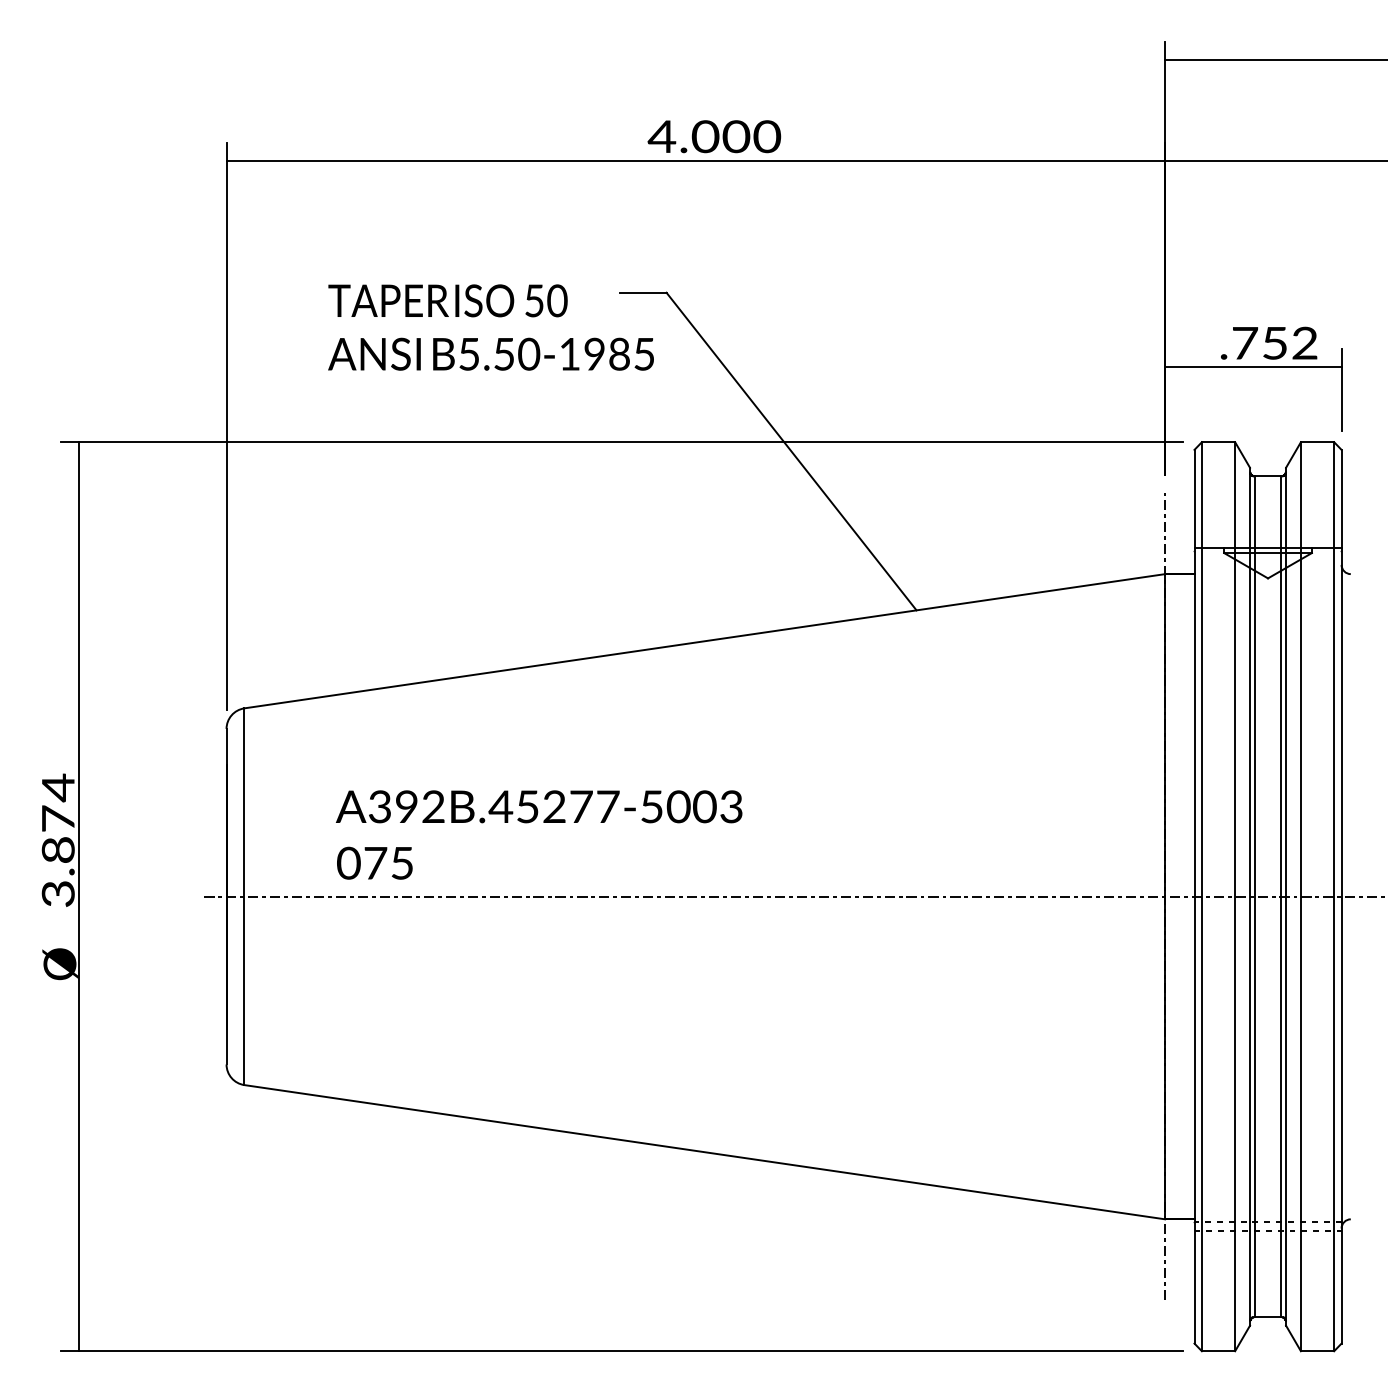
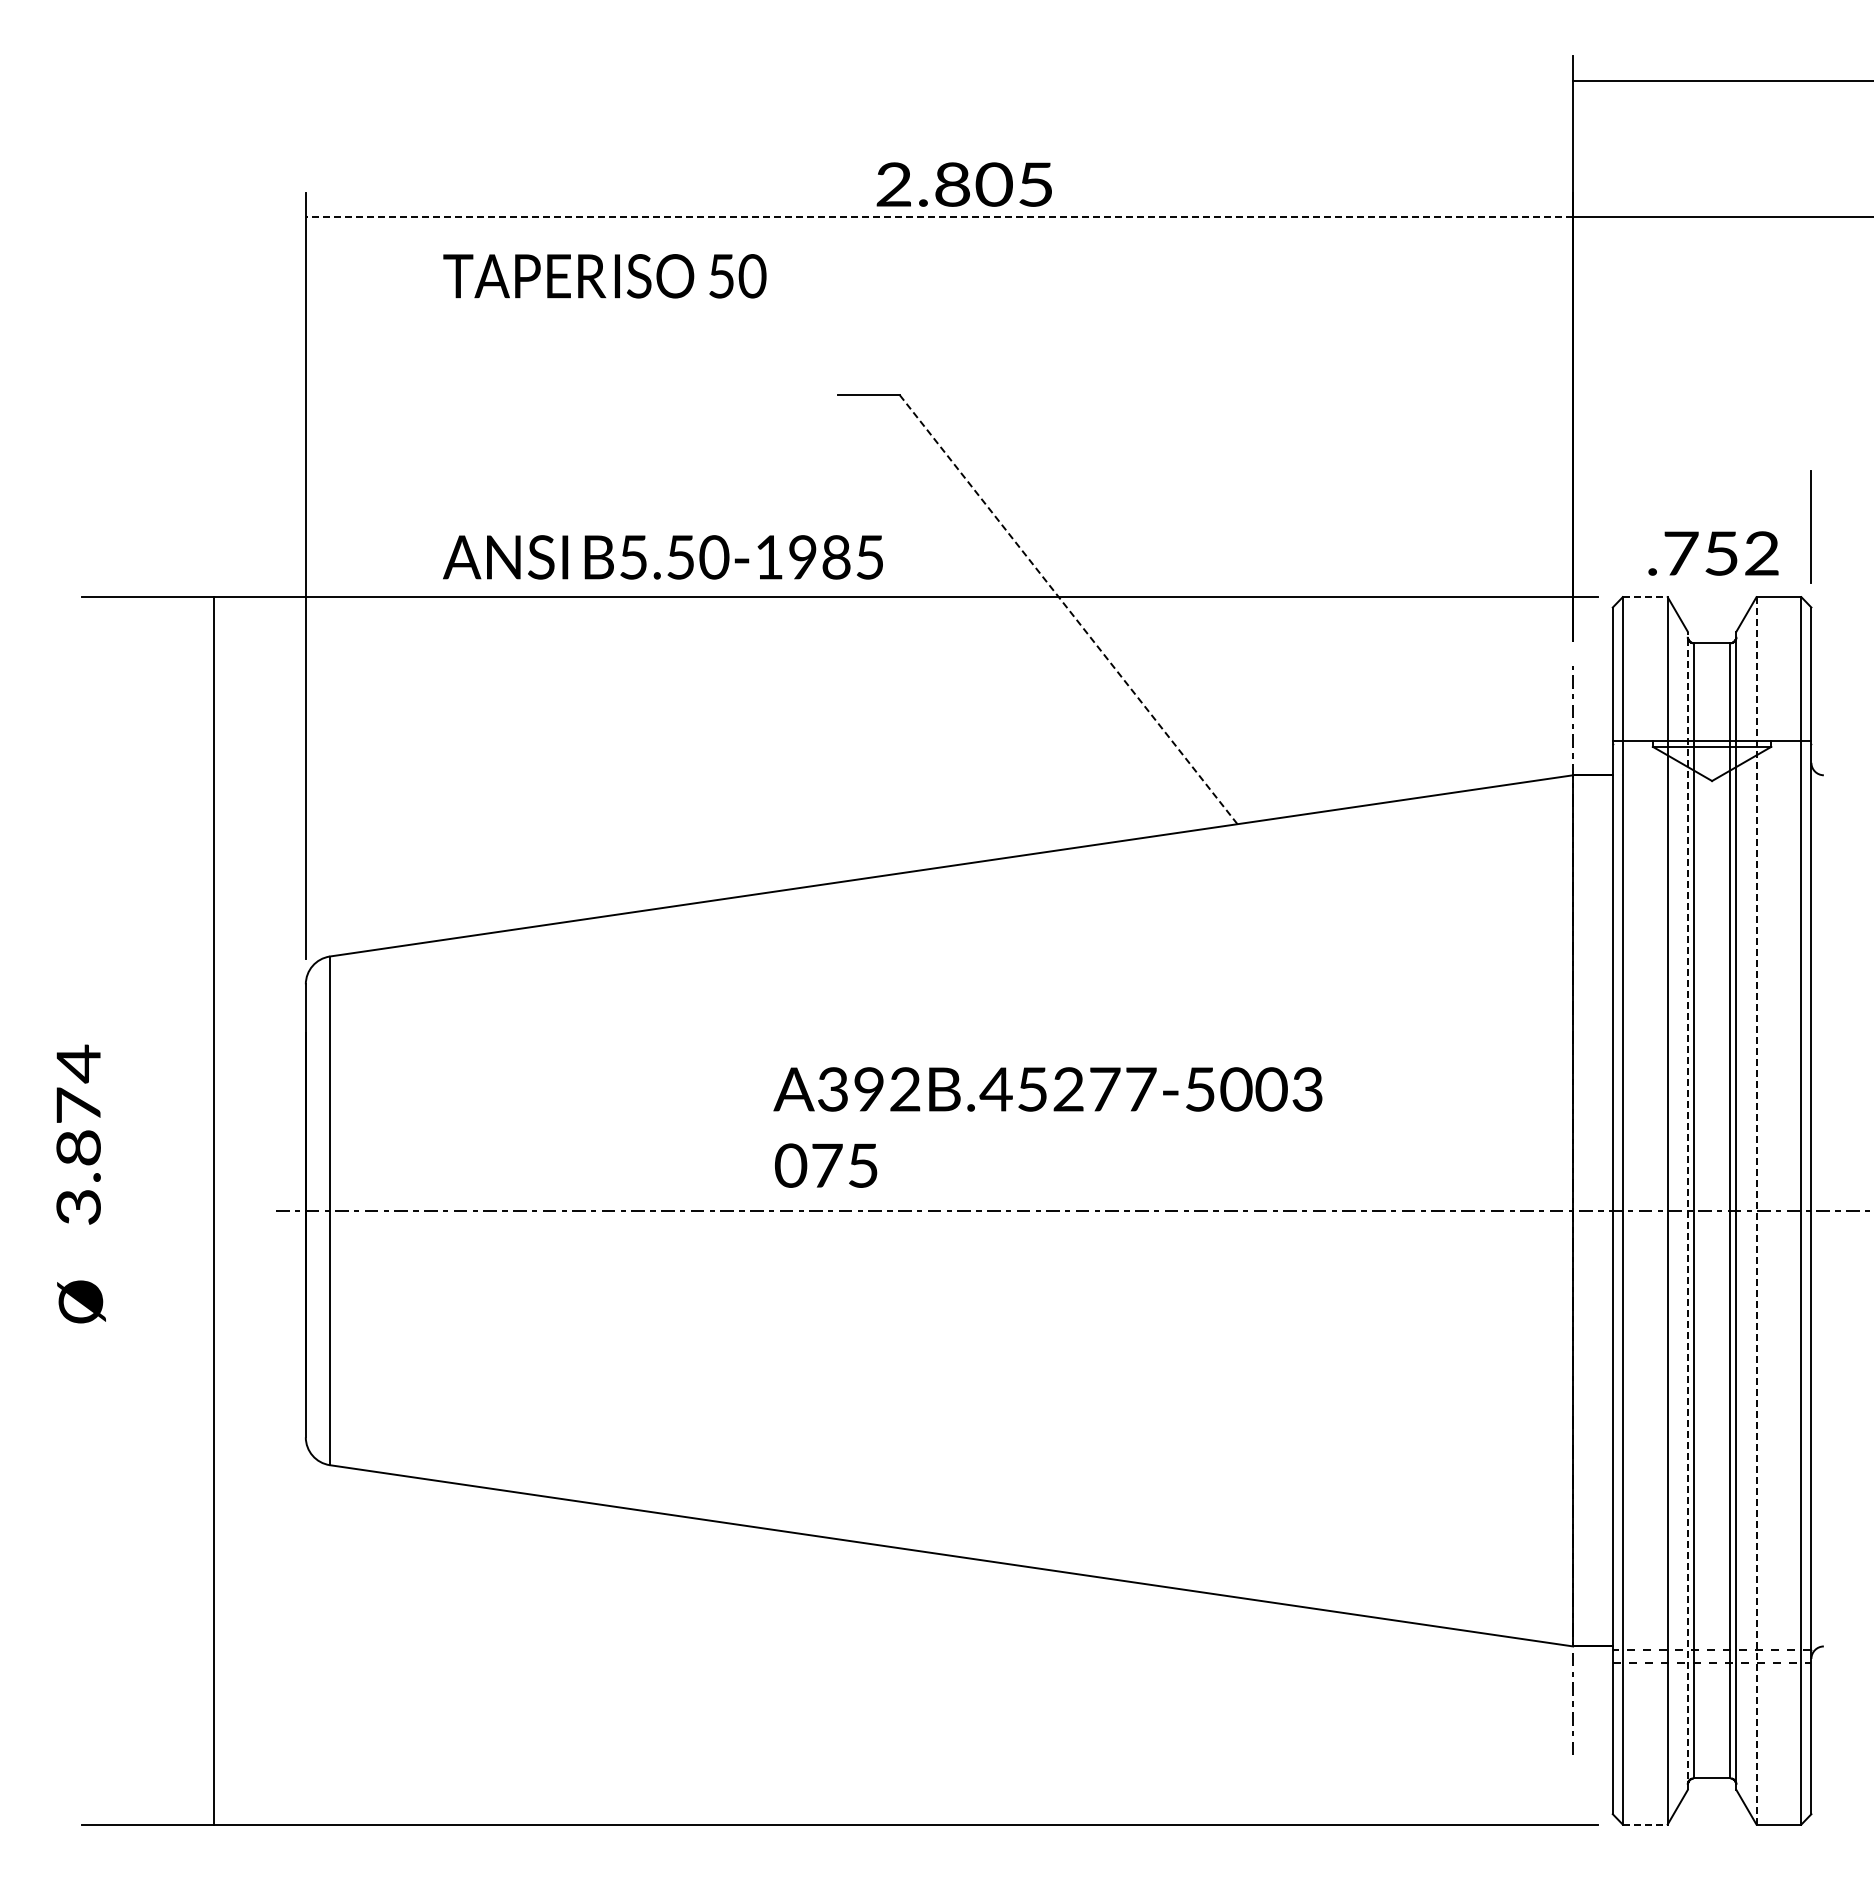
text: (714, 136) -> (964, 184), 4.000 -> 2.805
line: (695, 161) -> (939, 217), solid -> dashed
text: (447, 301) -> (604, 276), moved
text: (1269, 343) -> (1713, 553), moved
text: (490, 354) -> (662, 557), moved
line: (1253, 367) -> (1692, 496), removed
line: (1218, 442) -> (1645, 597), solid -> dashed
line: (791, 451) -> (1068, 609), solid -> dashed
text: (538, 834) -> (1047, 1127), moved
line: (79, 896) -> (214, 1210), moved
line: (1249, 896) -> (1687, 1210), solid -> dashed
line: (1300, 896) -> (1756, 1210), solid -> dashed
line: (1218, 1351) -> (1645, 1824), solid -> dashed

